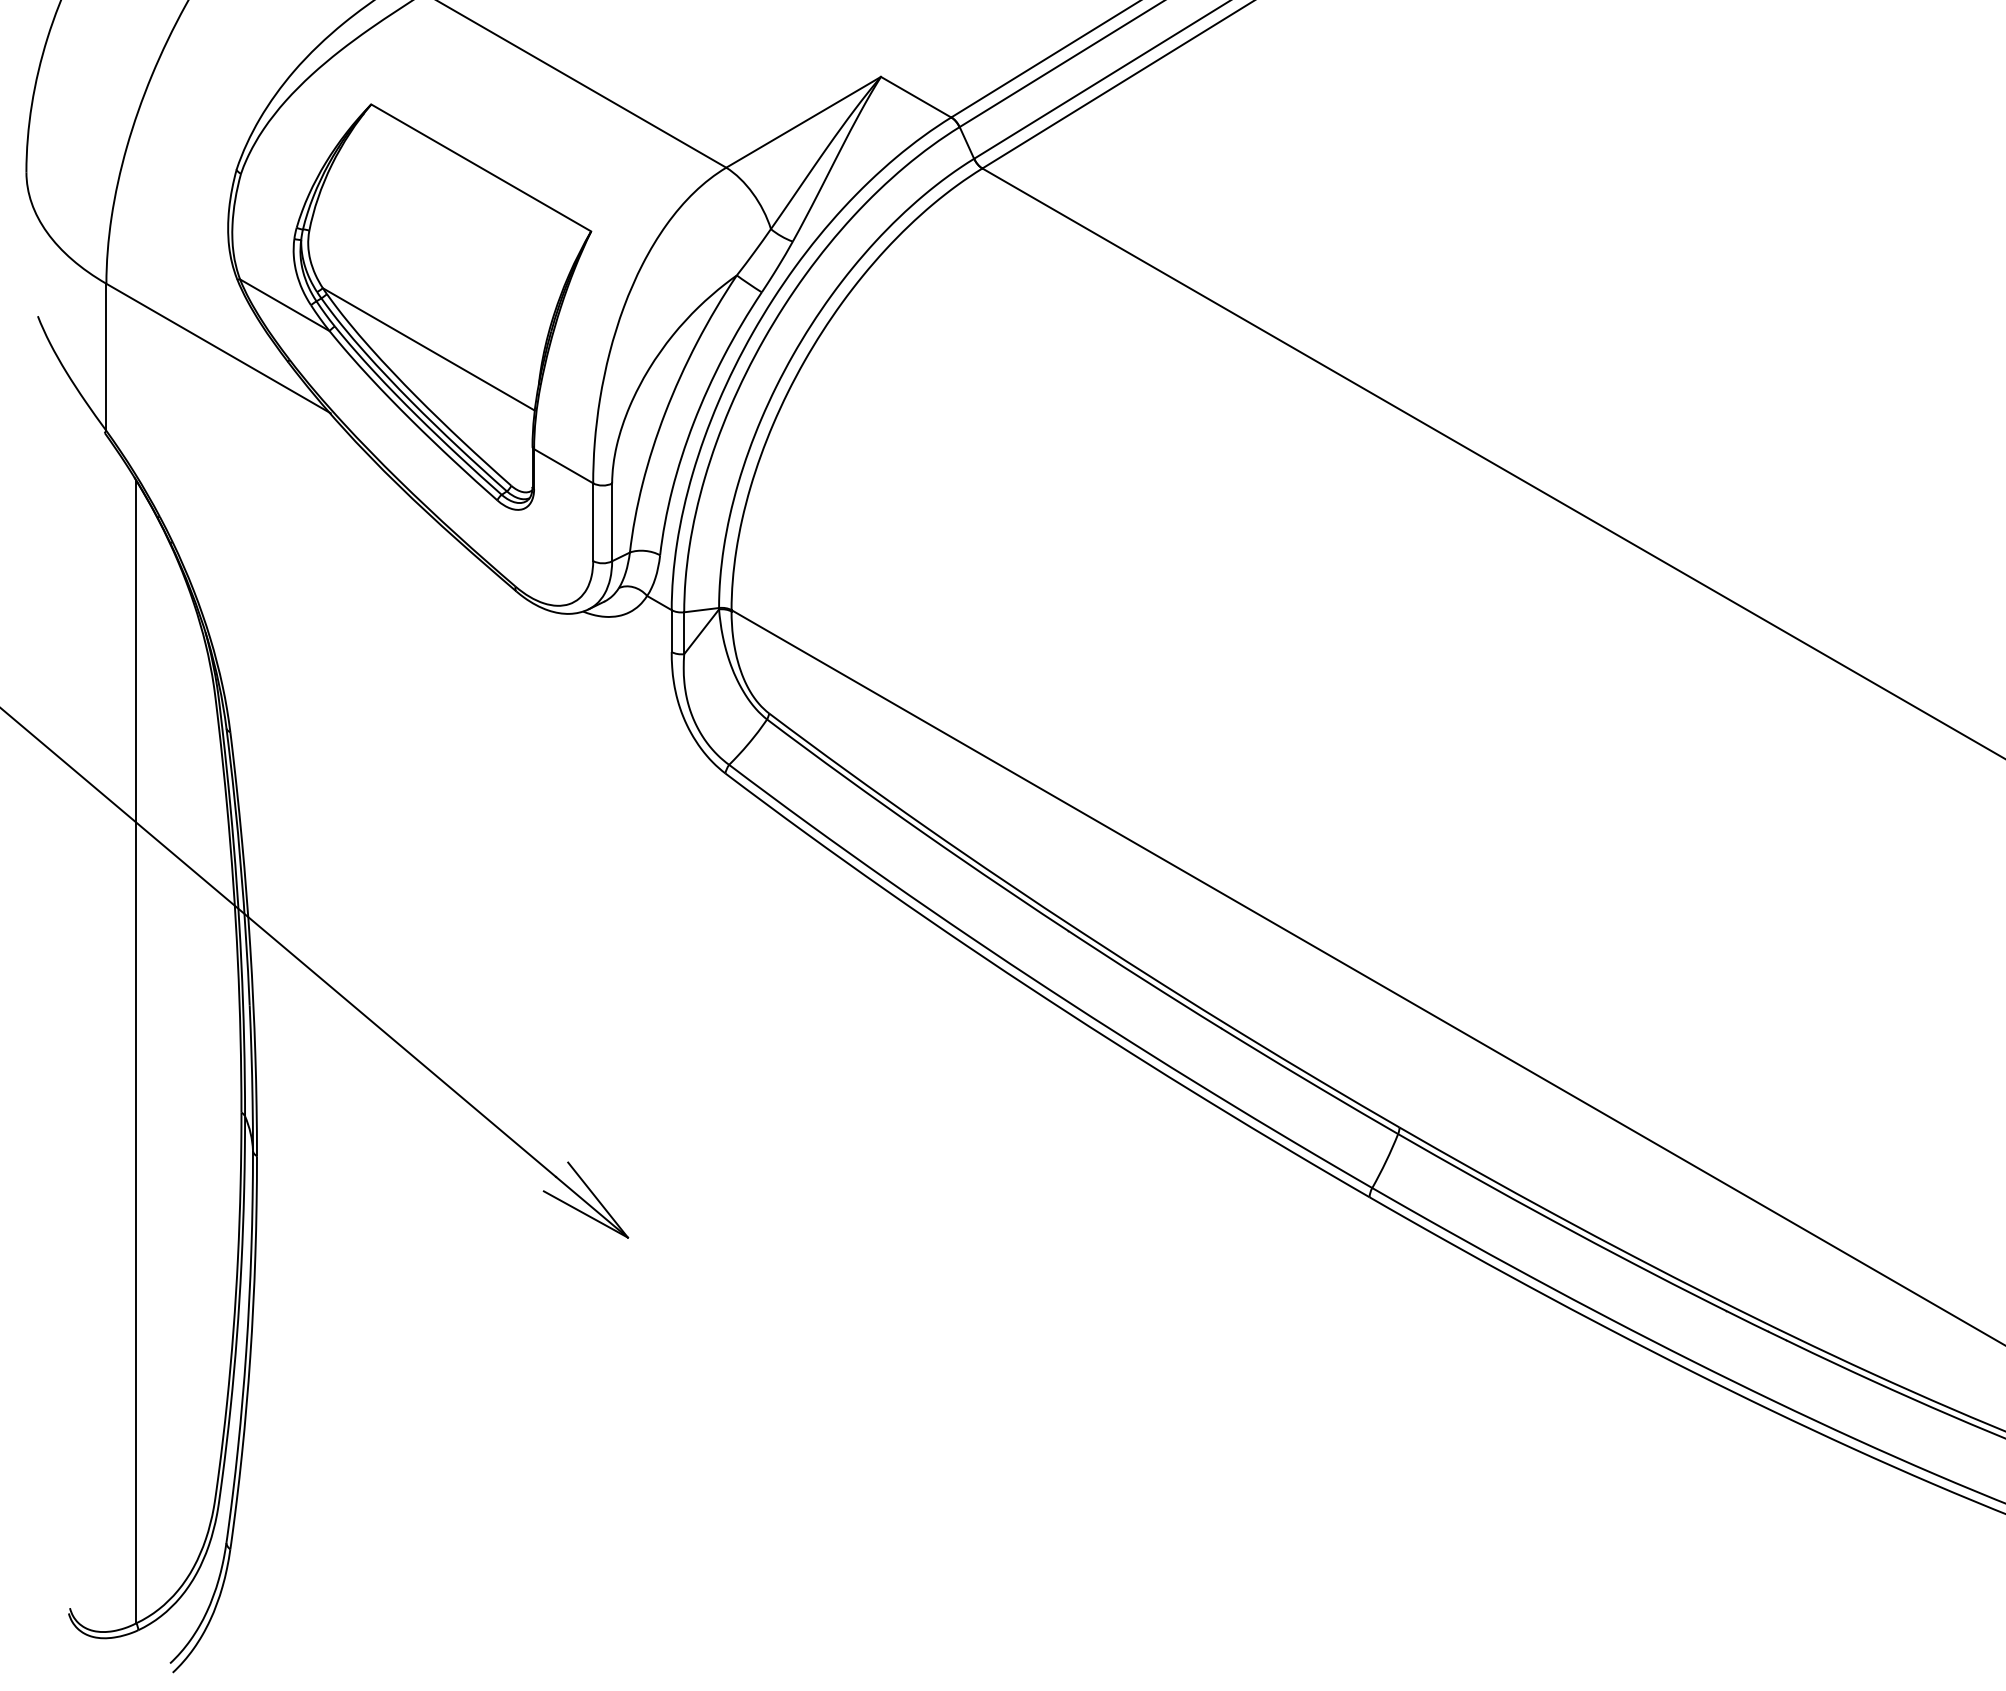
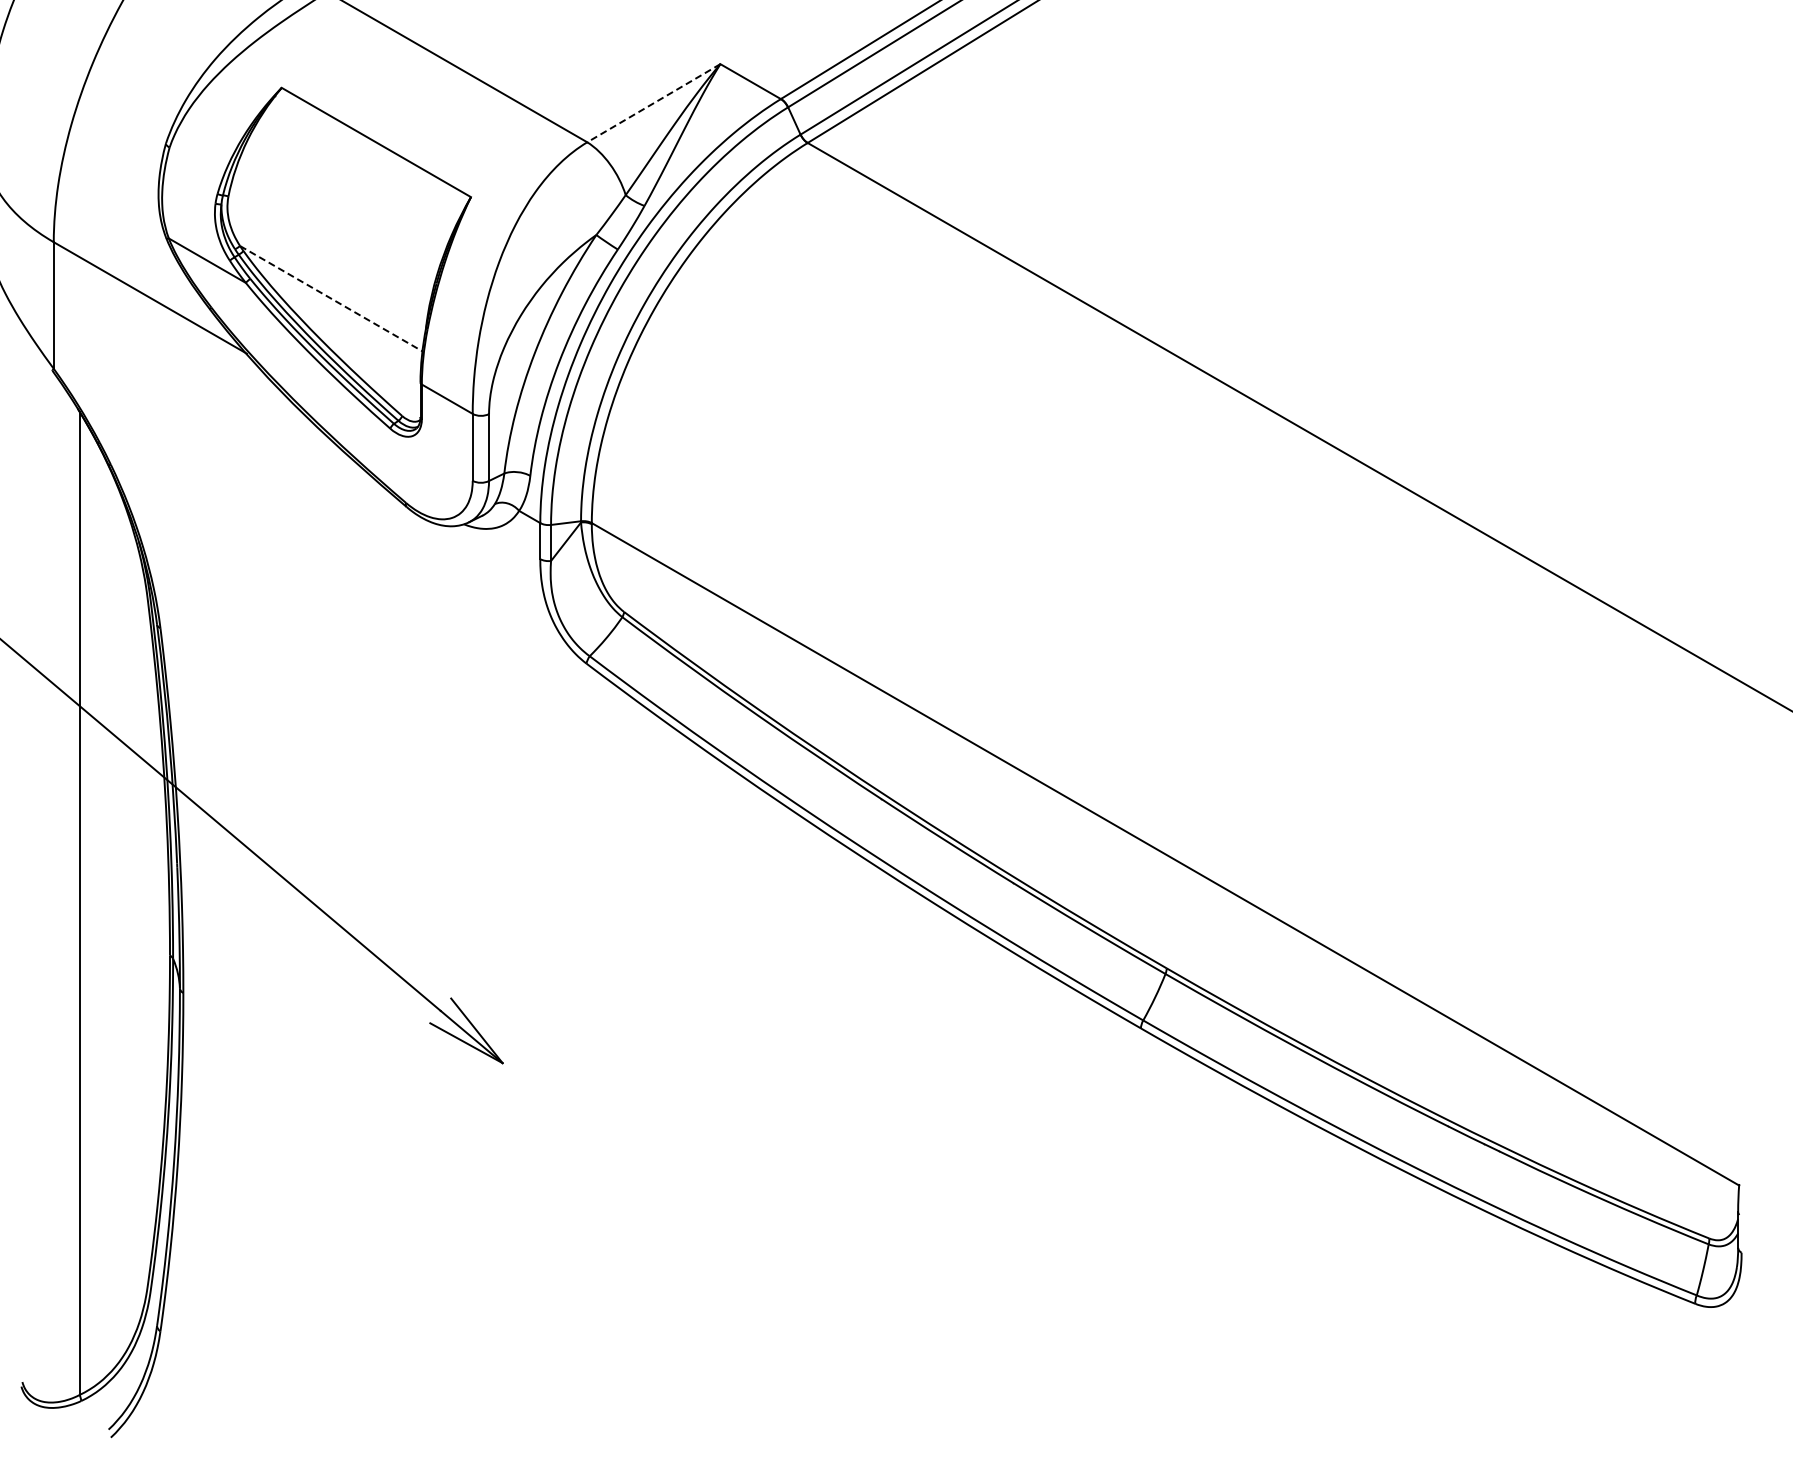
line: (803, 122) -> (653, 103), solid -> dashed
line: (429, 349) -> (331, 298), solid -> dashed

